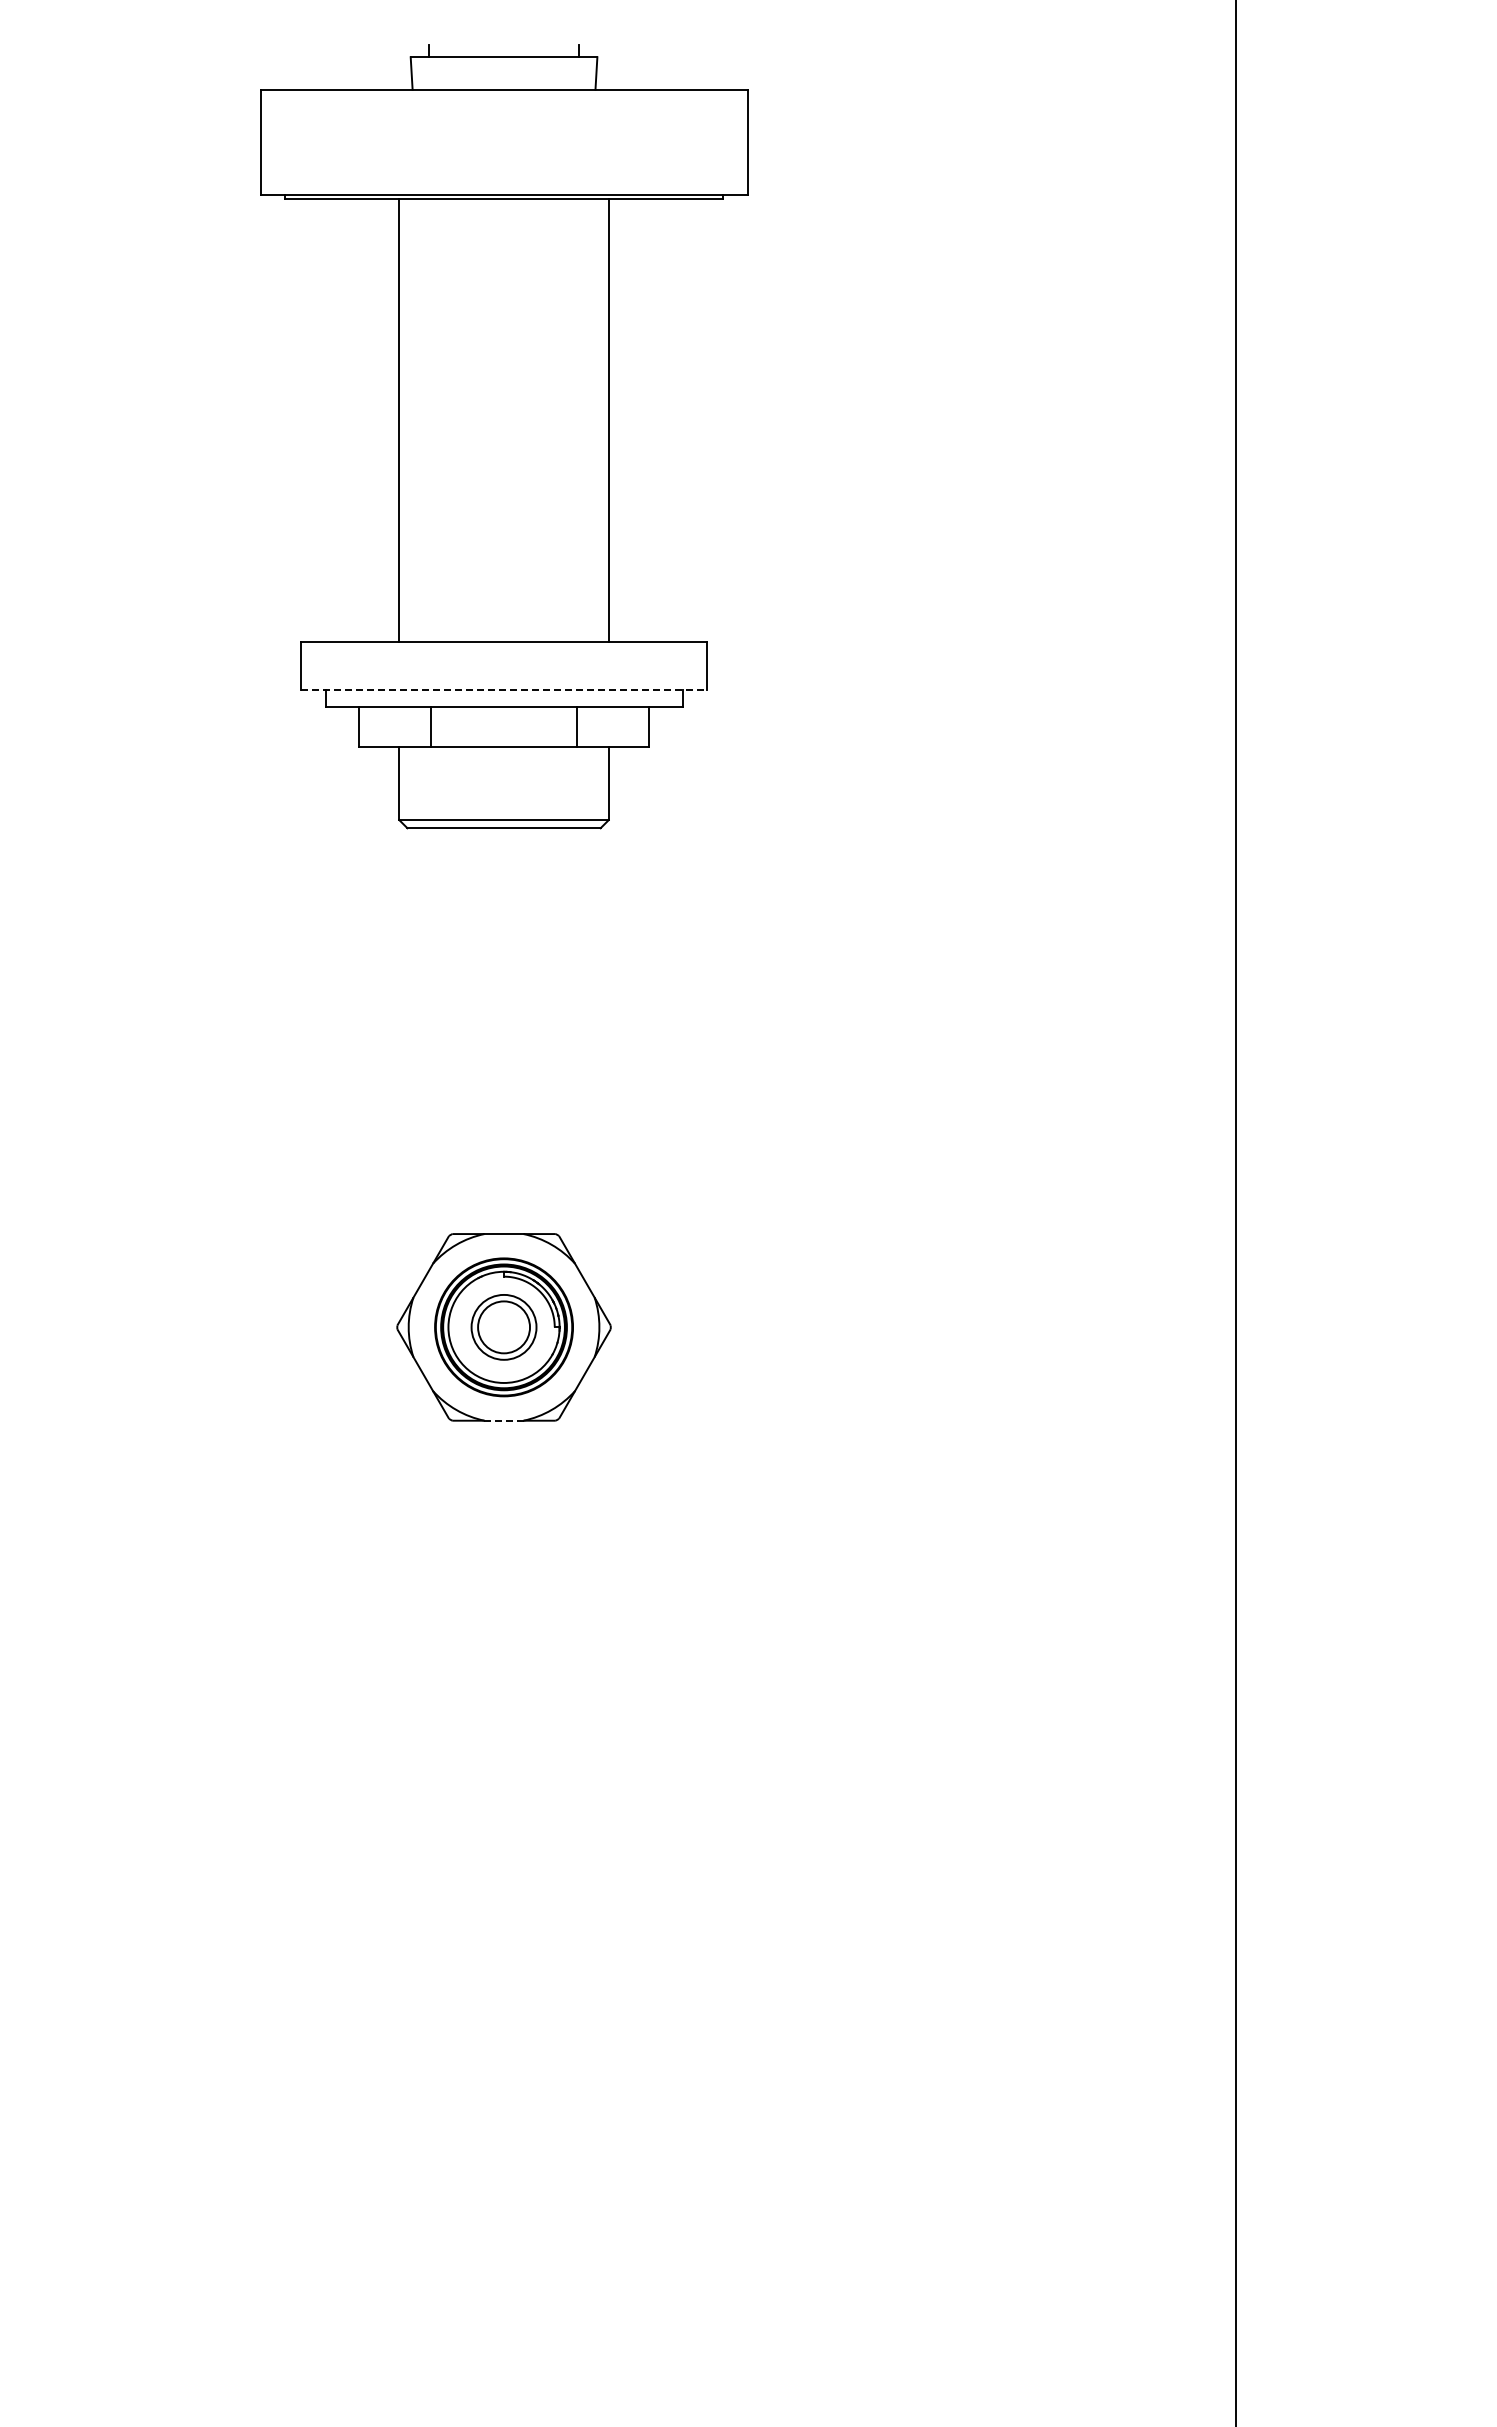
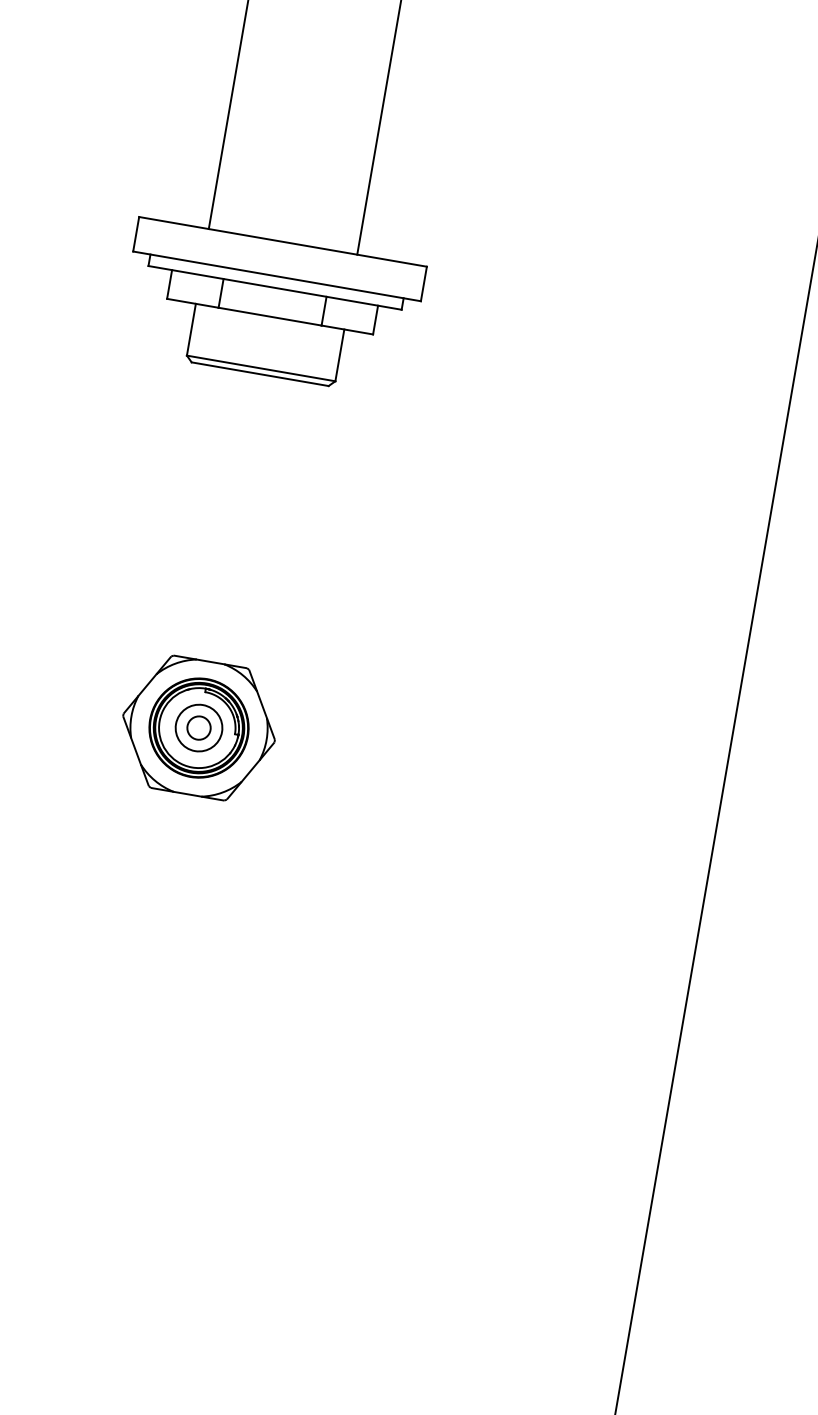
line: (504, 690) -> (277, 276), dashed -> solid
circle: (503, 1327) -> (198, 728), size x0.62
line: (504, 1420) -> (187, 794), dashed -> solid

